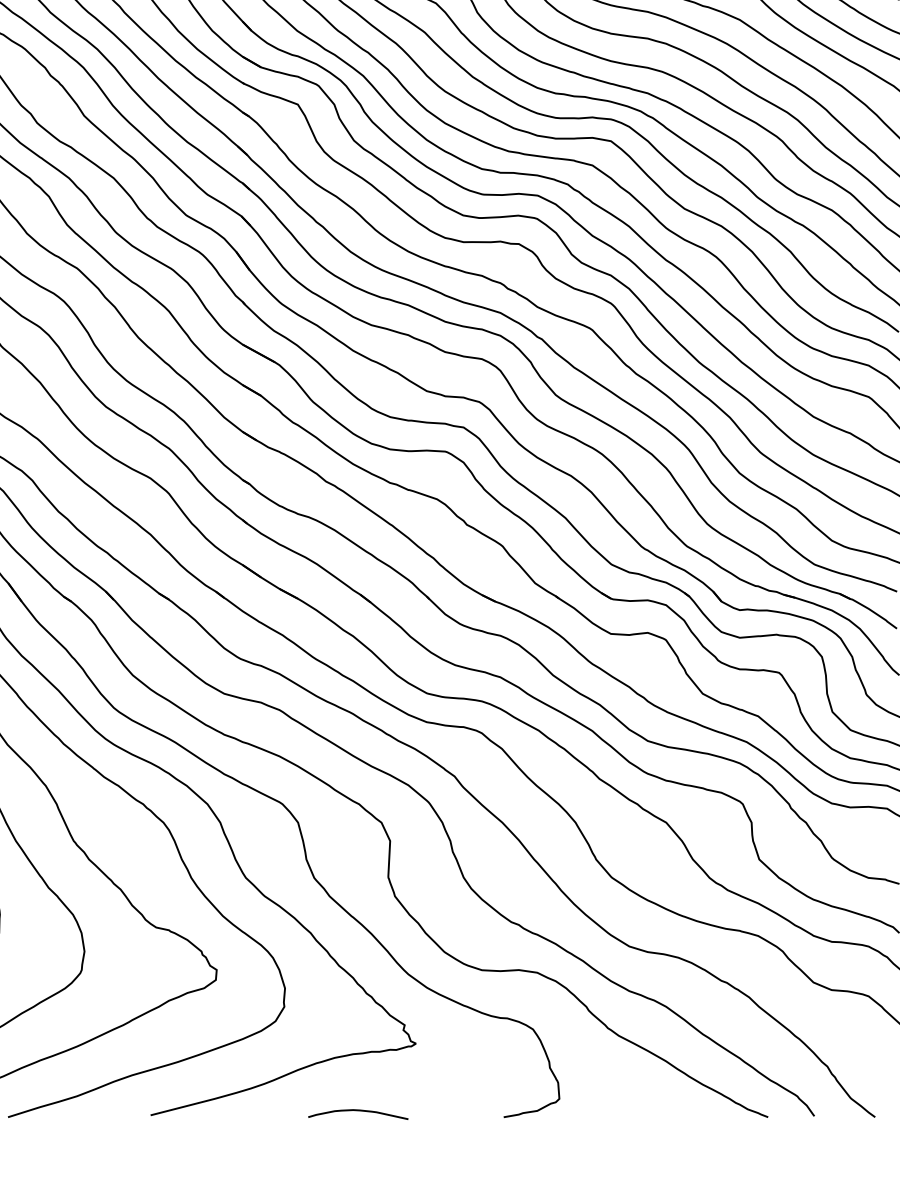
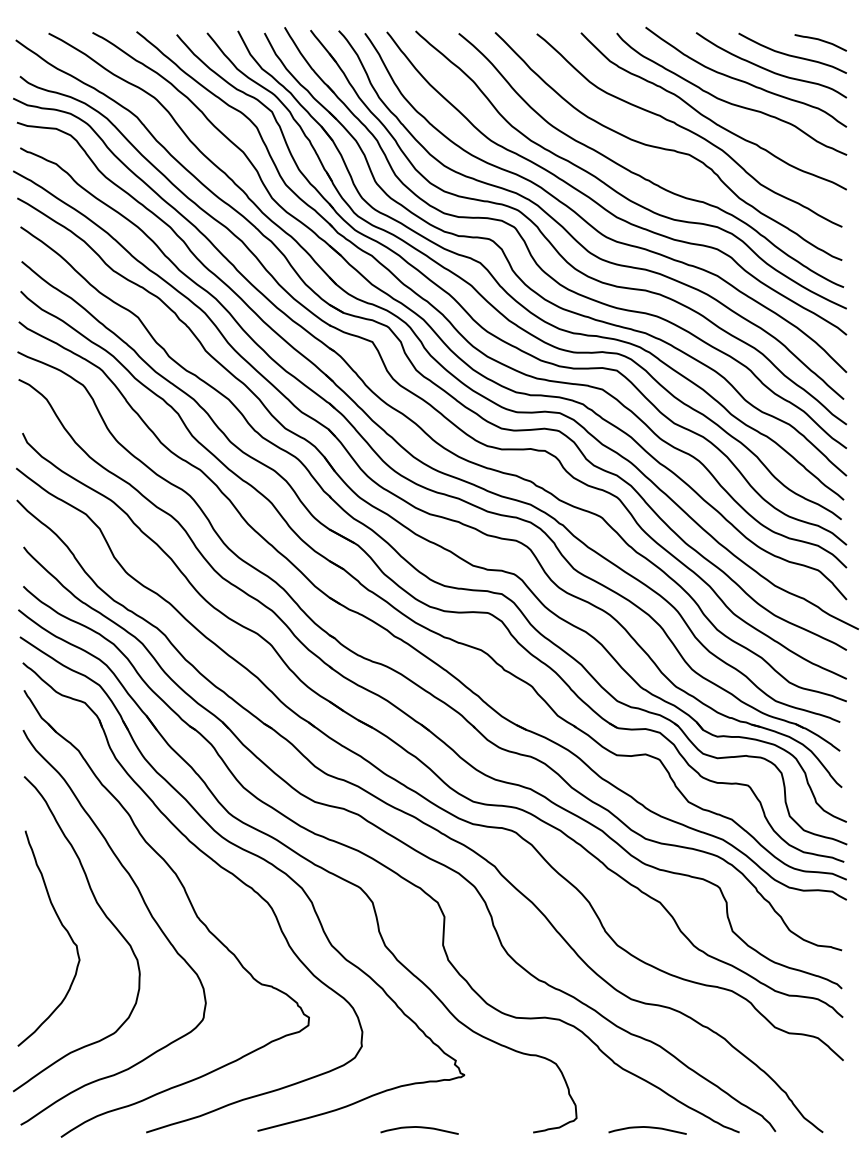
curve: (650, 1112) -> (647, 1128), added

